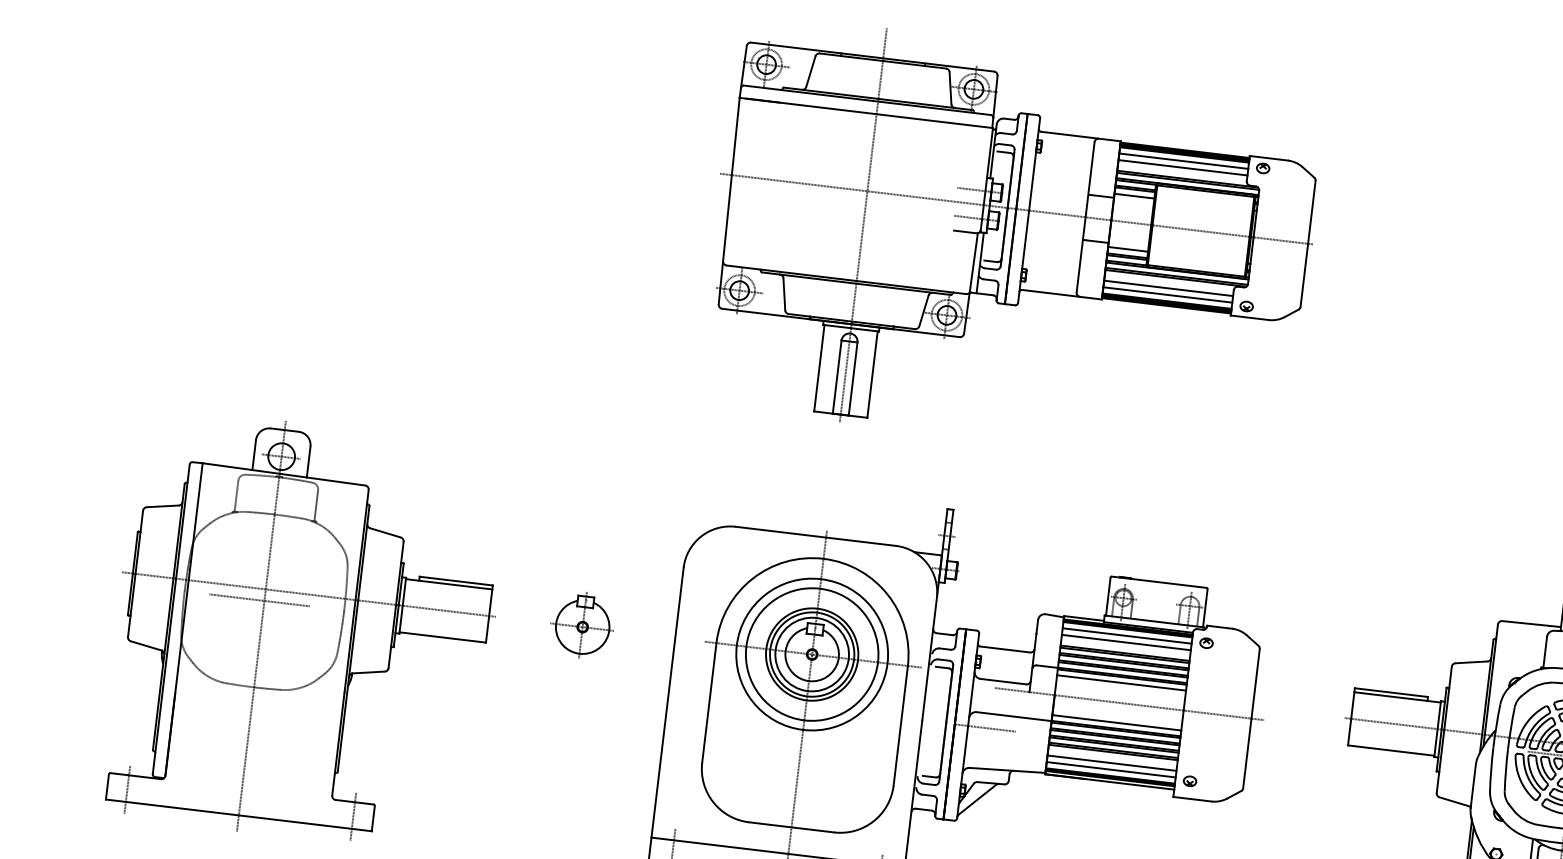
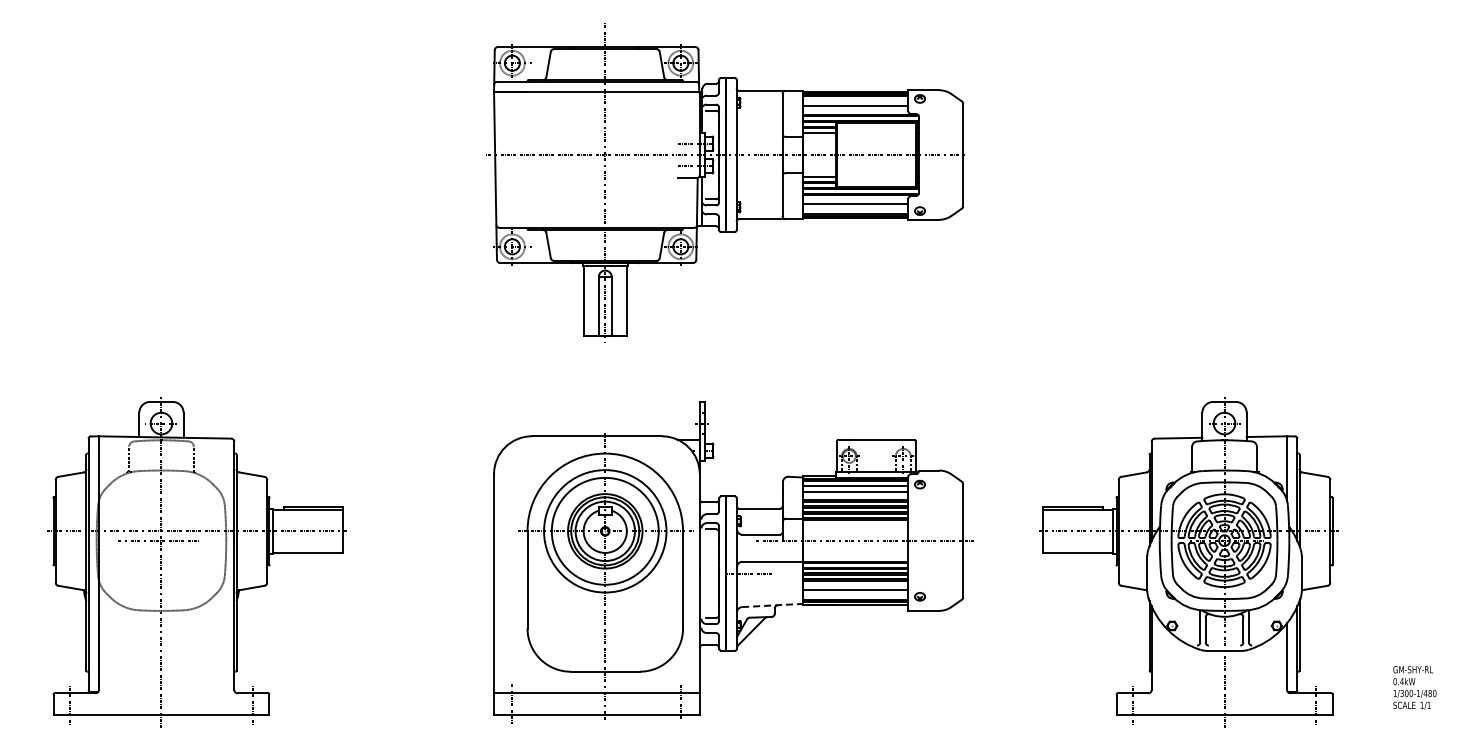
line: (1183, 160) -> (855, 100), removed
line: (1167, 295) -> (855, 209), removed
part: (583, 626) -> (419, 530), removed
line: (1121, 682) -> (855, 524), removed
line: (1116, 722) -> (855, 556), removed
line: (1007, 770) -> (772, 605), solid -> dashed
line: (1110, 770) -> (855, 595), removed

